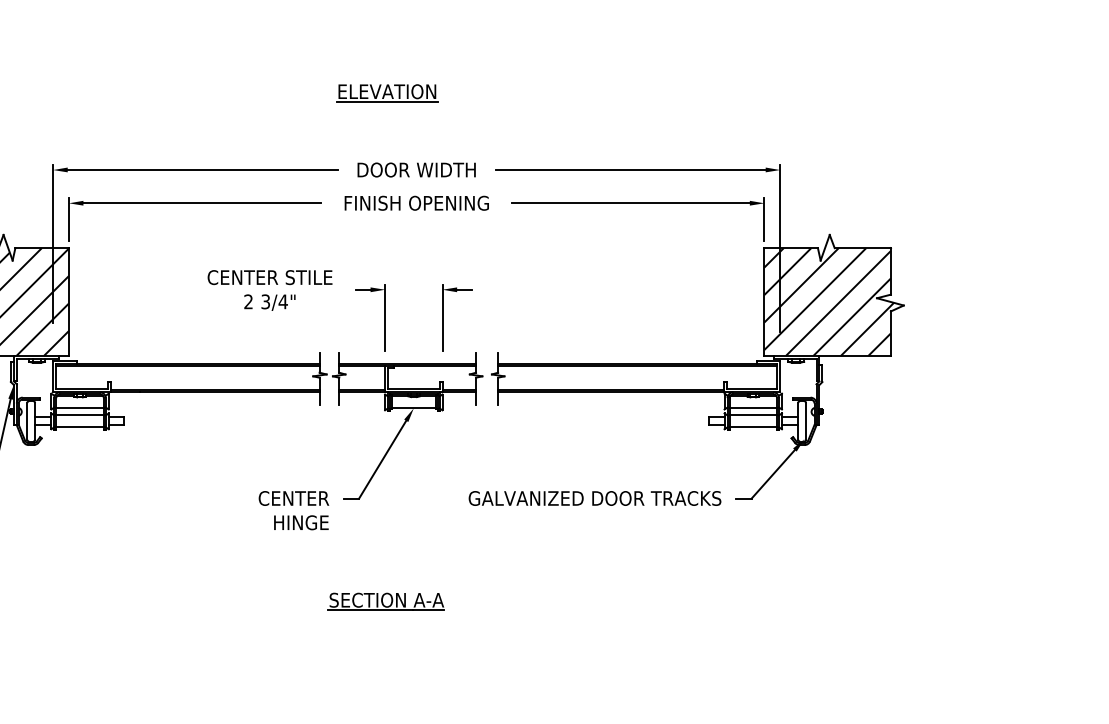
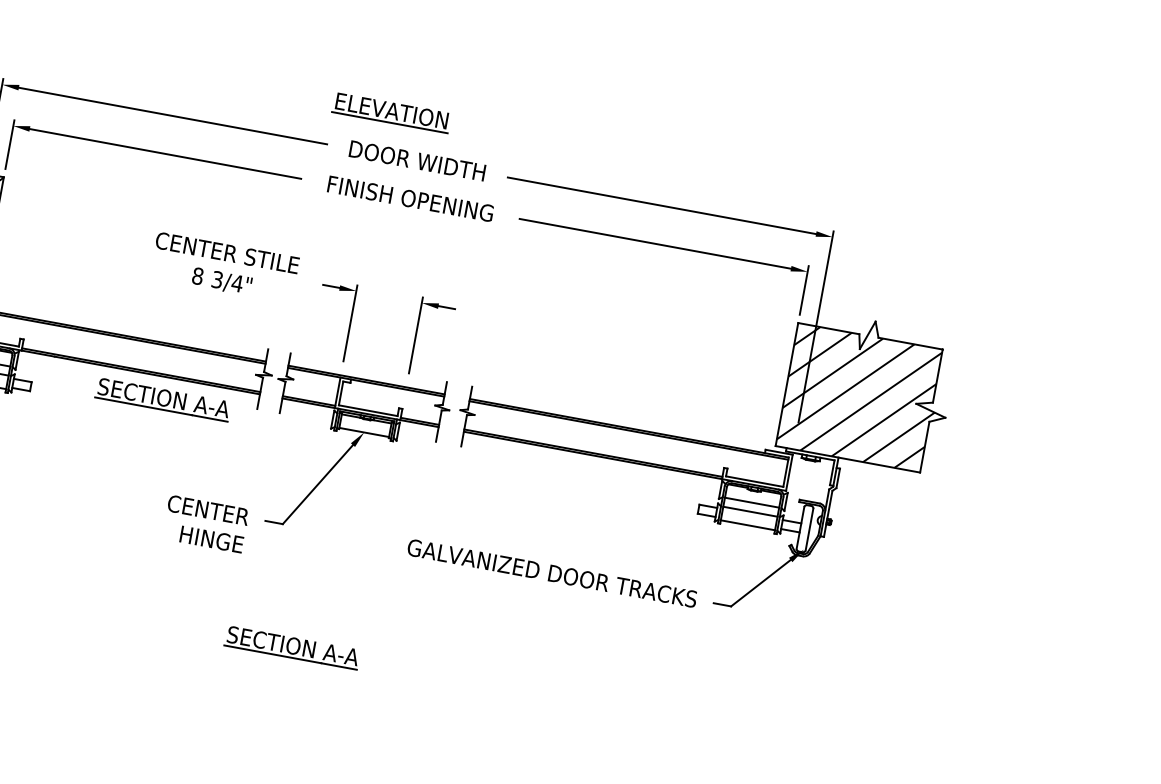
part: (387, 93) -> (391, 113), moved
text: (248, 301) -> (197, 275), 2 -> 8
part: (237, 411) -> (162, 399), added

